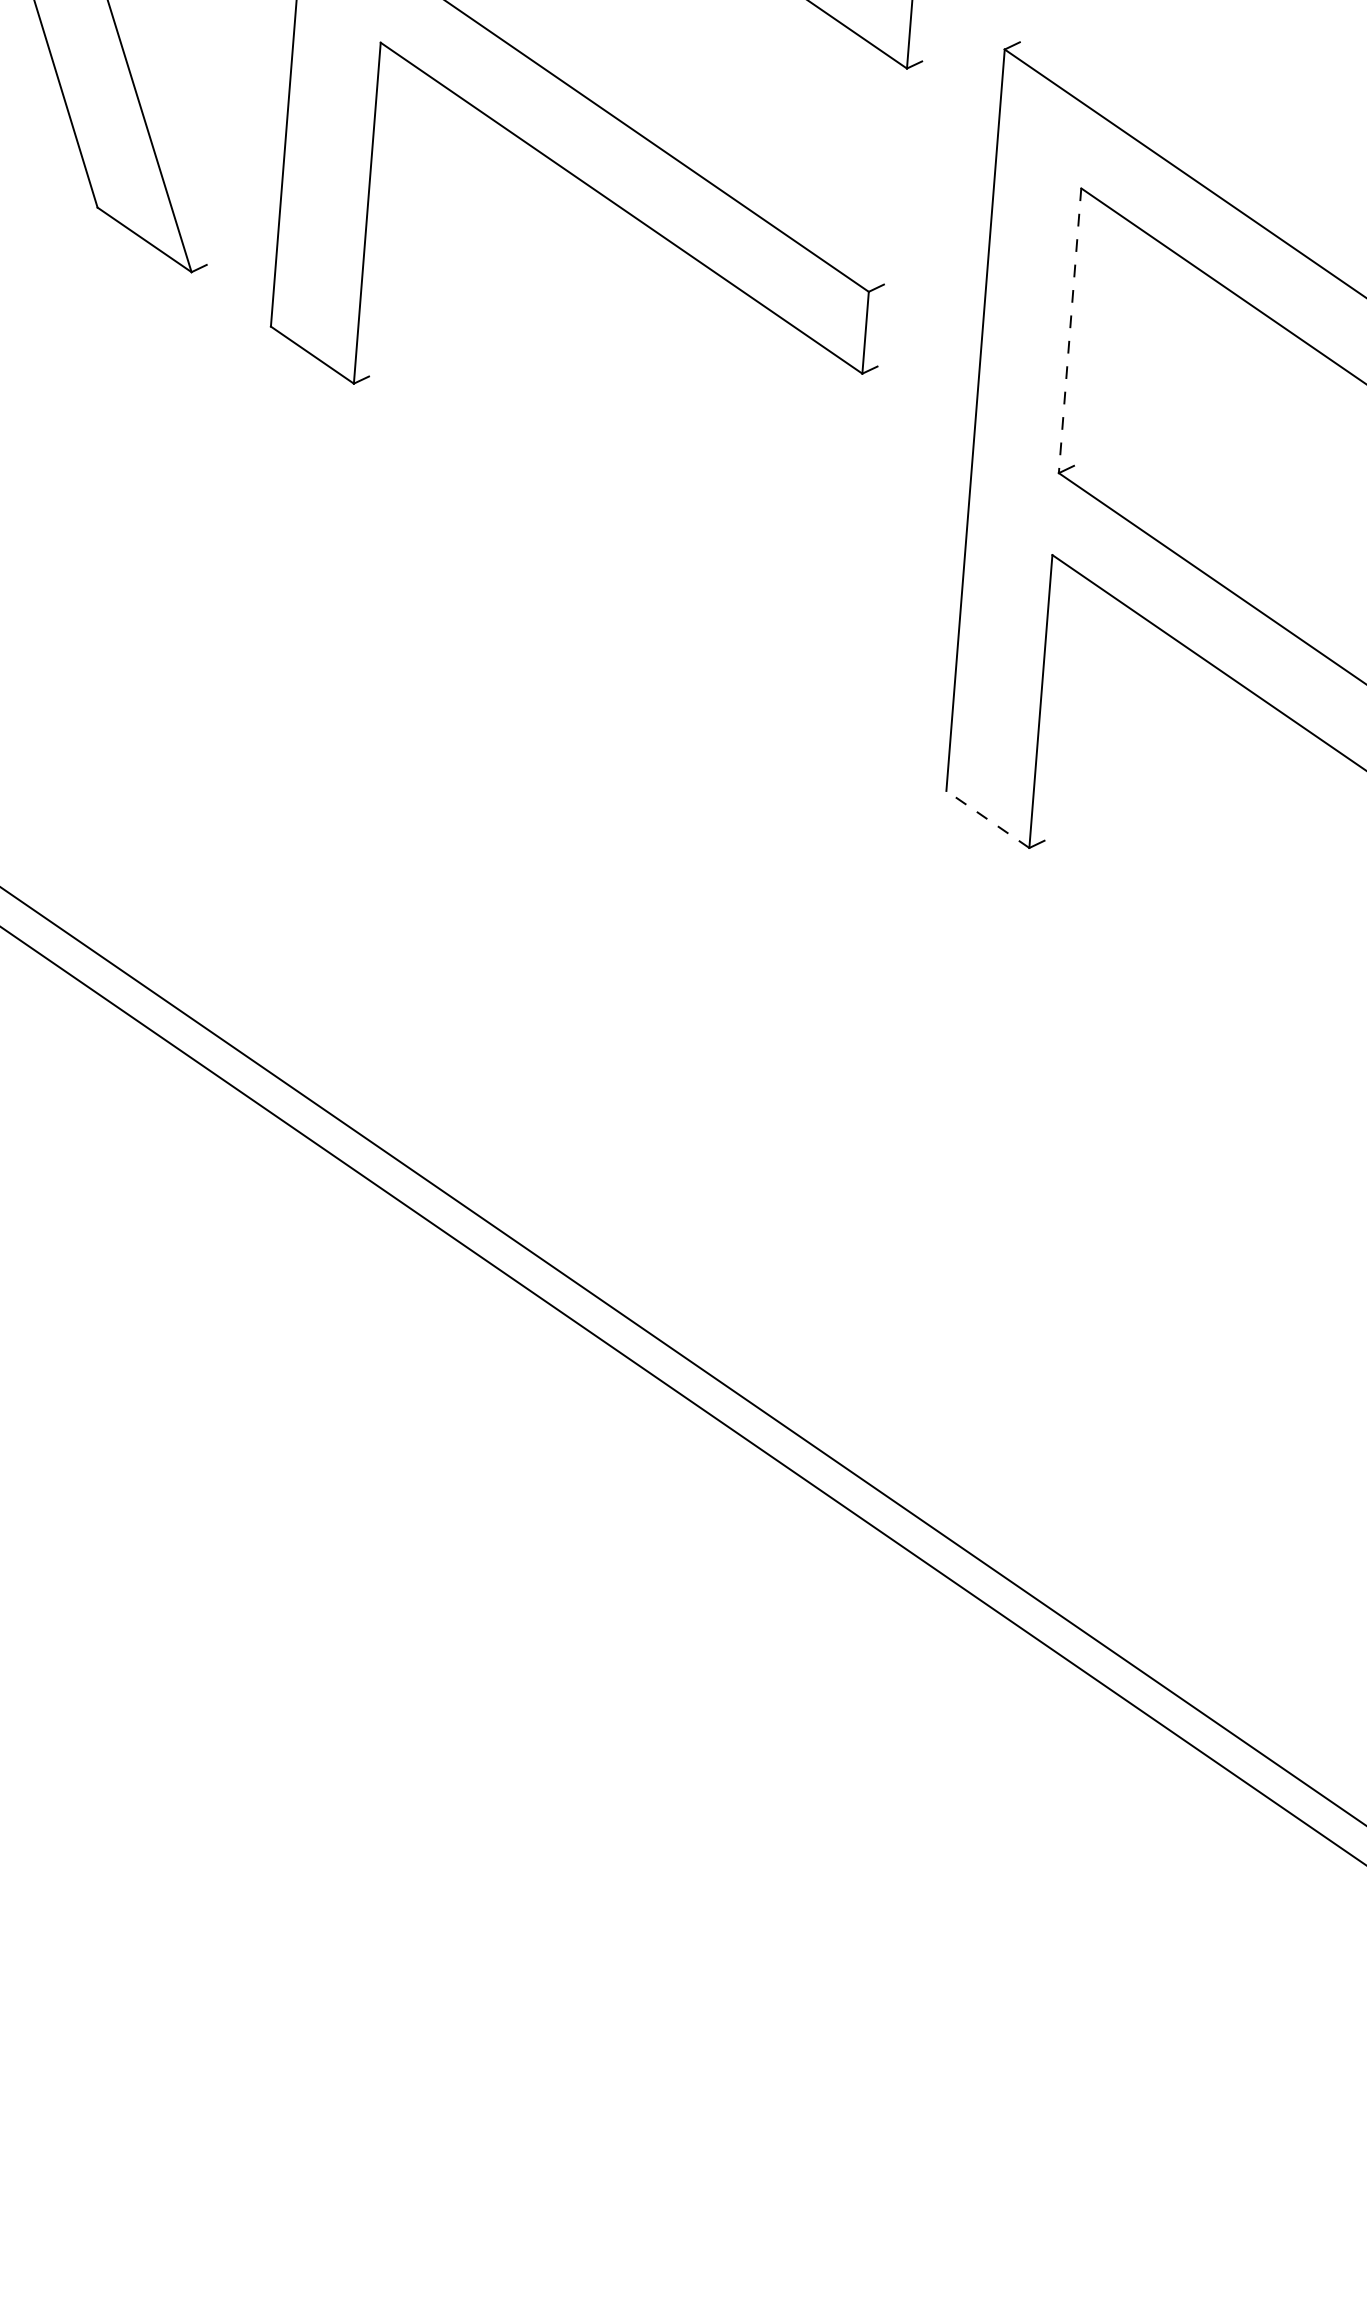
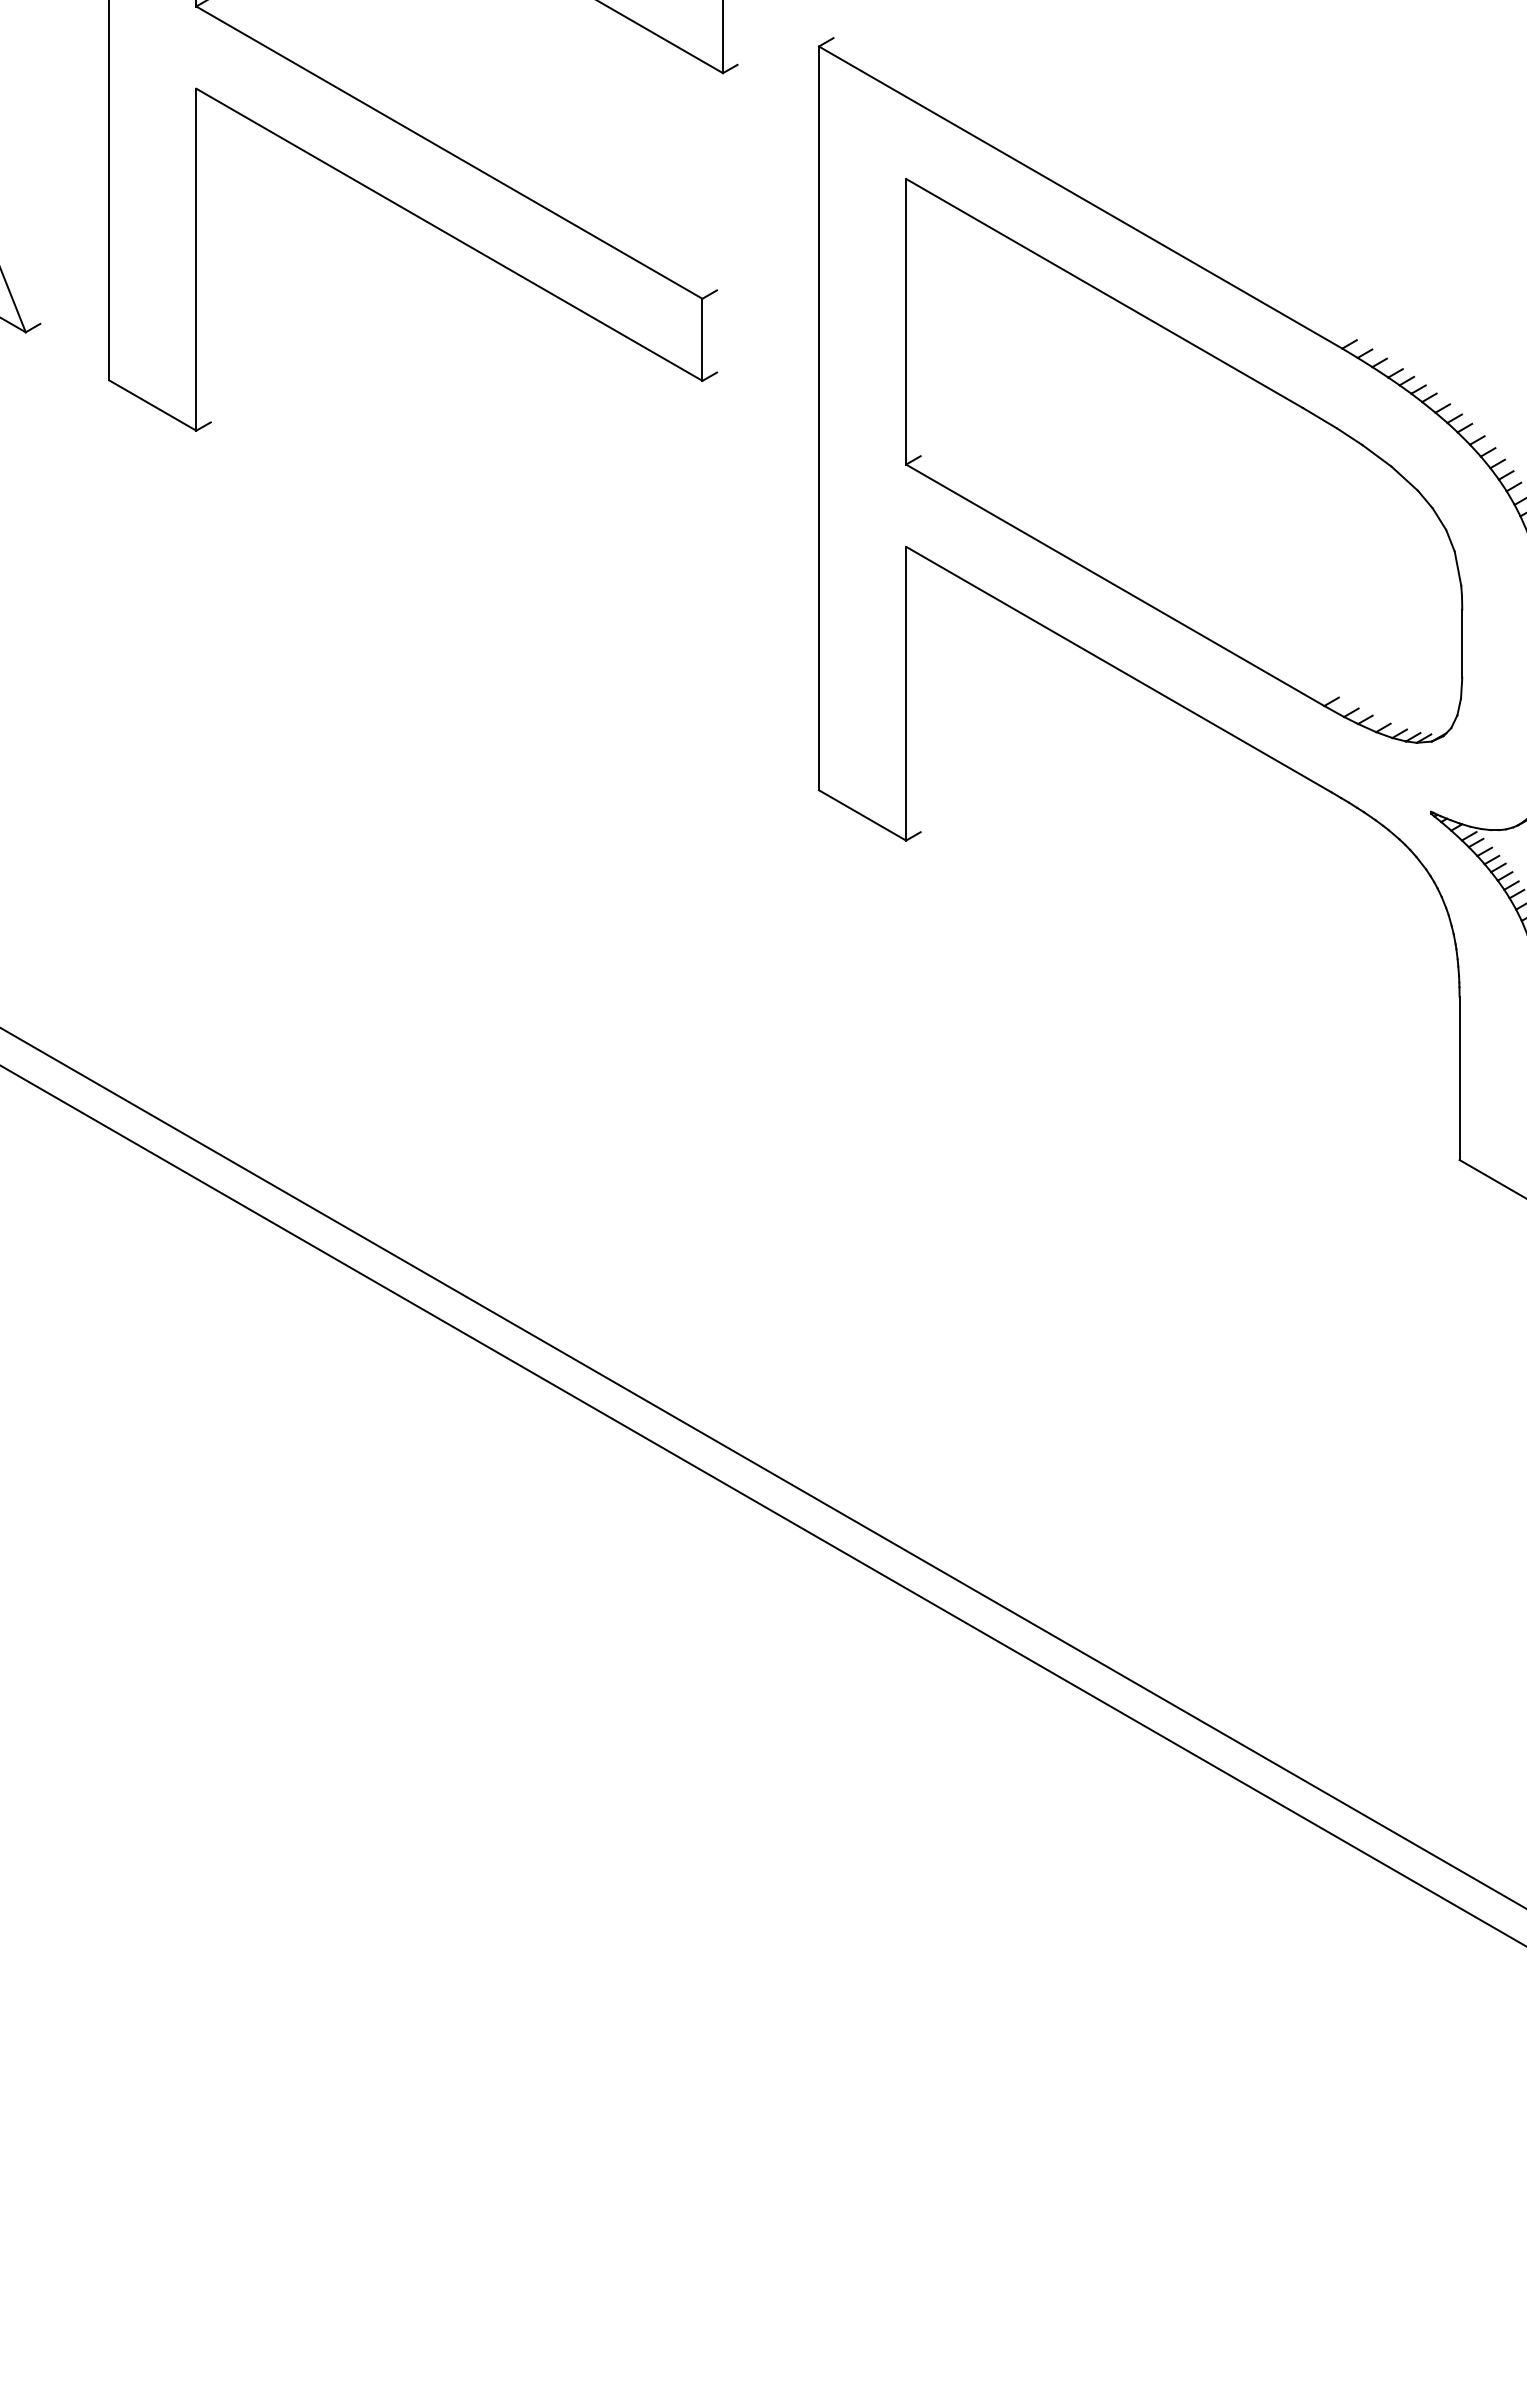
line: (1070, 330) -> (906, 321), dashed -> solid
line: (987, 819) -> (862, 815), dashed -> solid

